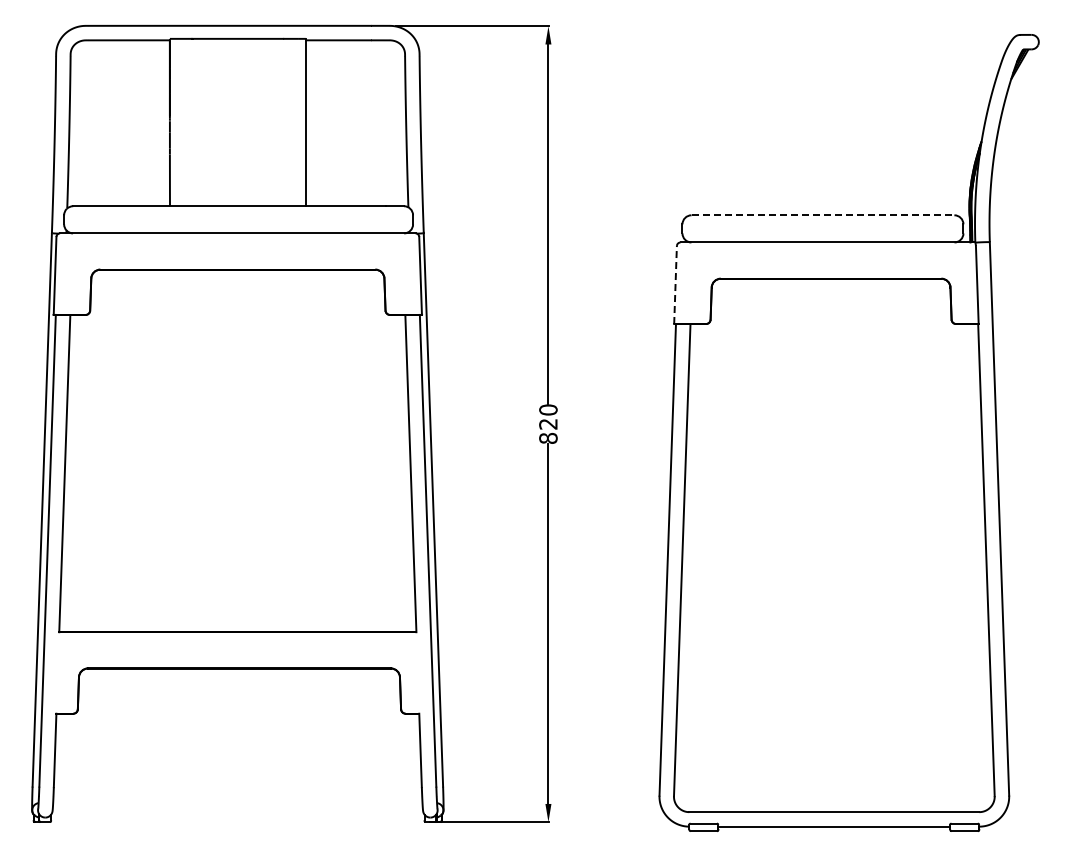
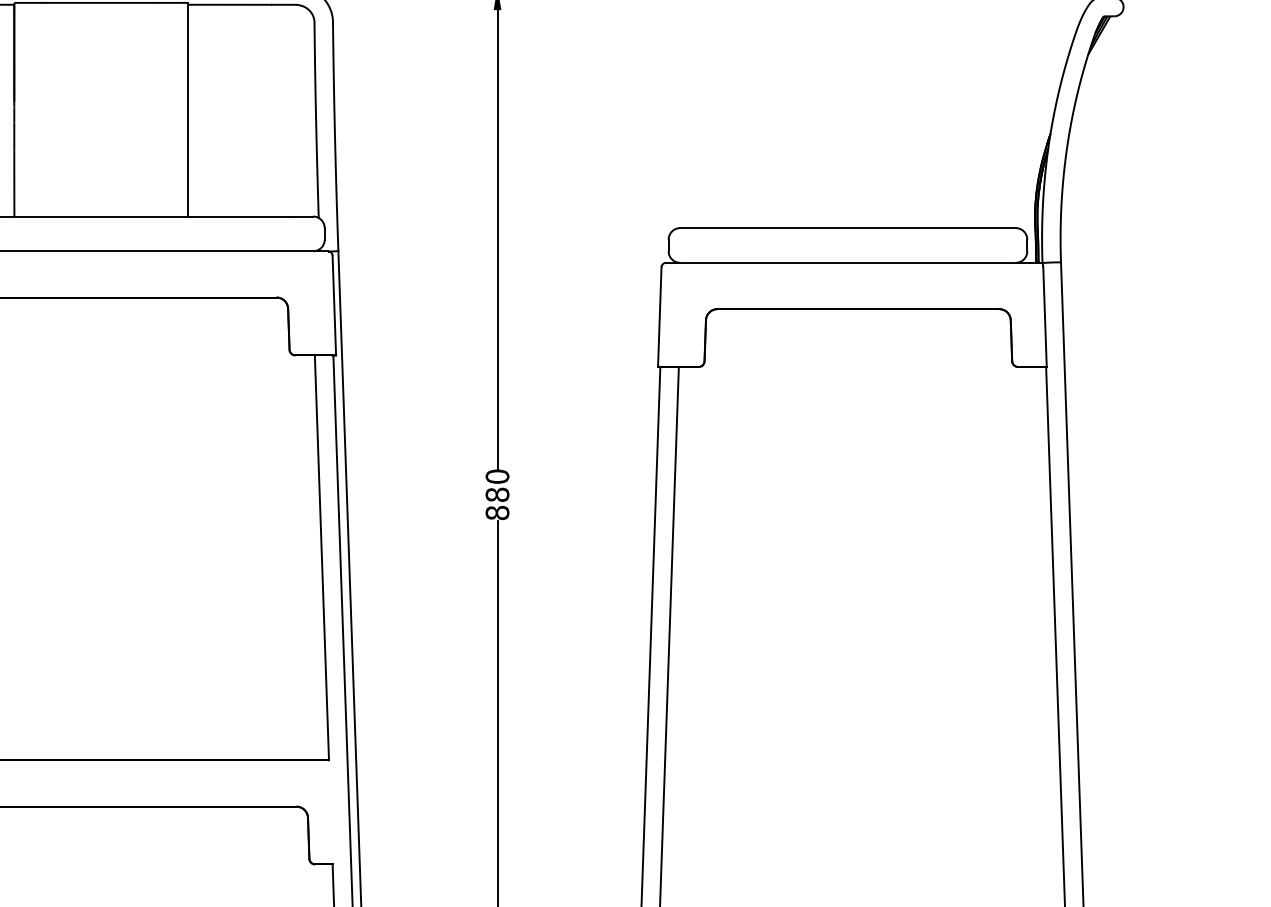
line: (823, 215) -> (848, 228), dashed -> solid
line: (675, 284) -> (659, 316), dashed -> solid
text: (548, 423) -> (497, 493), 820 -> 880

